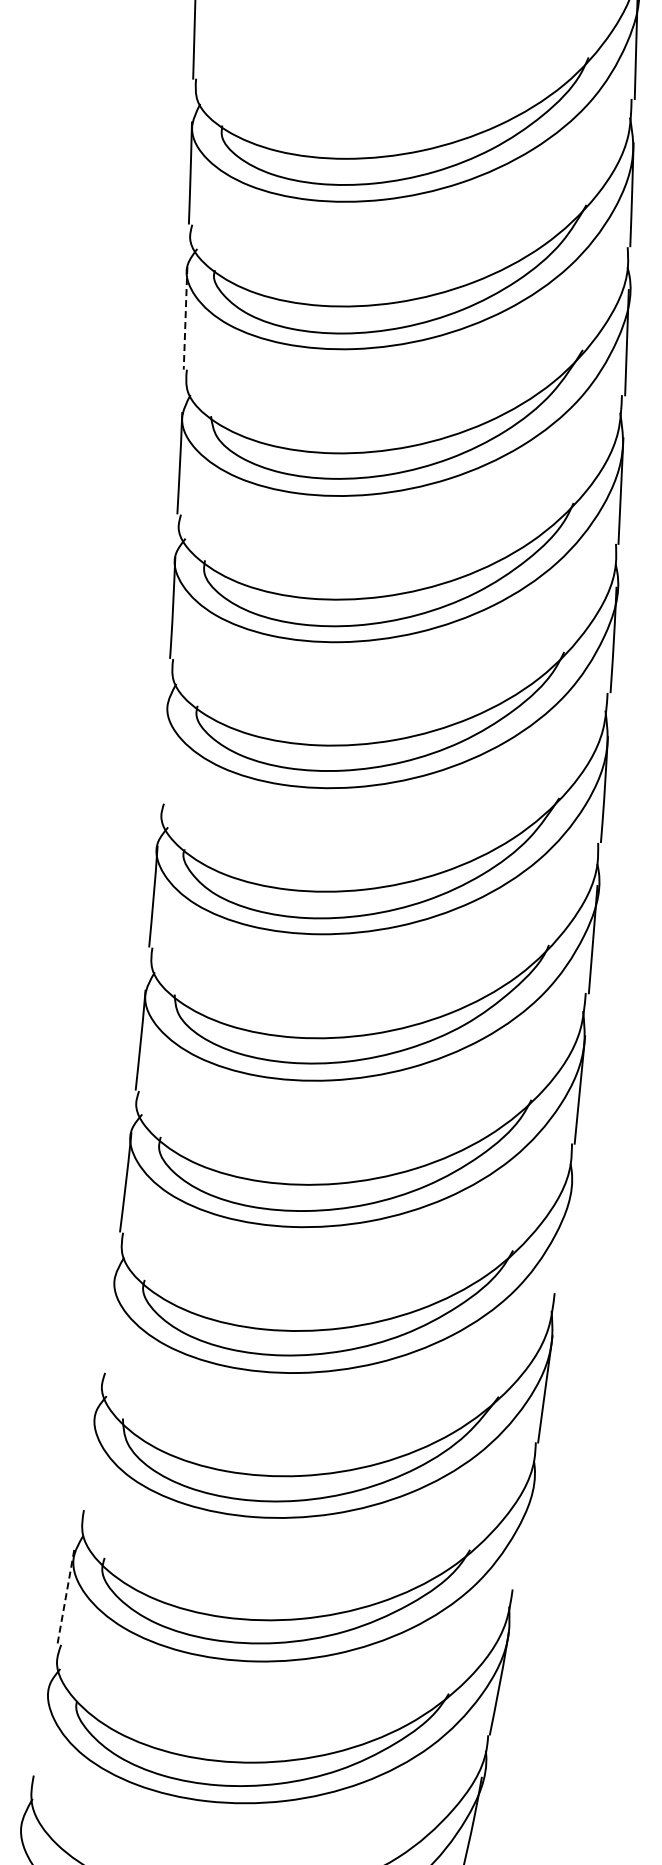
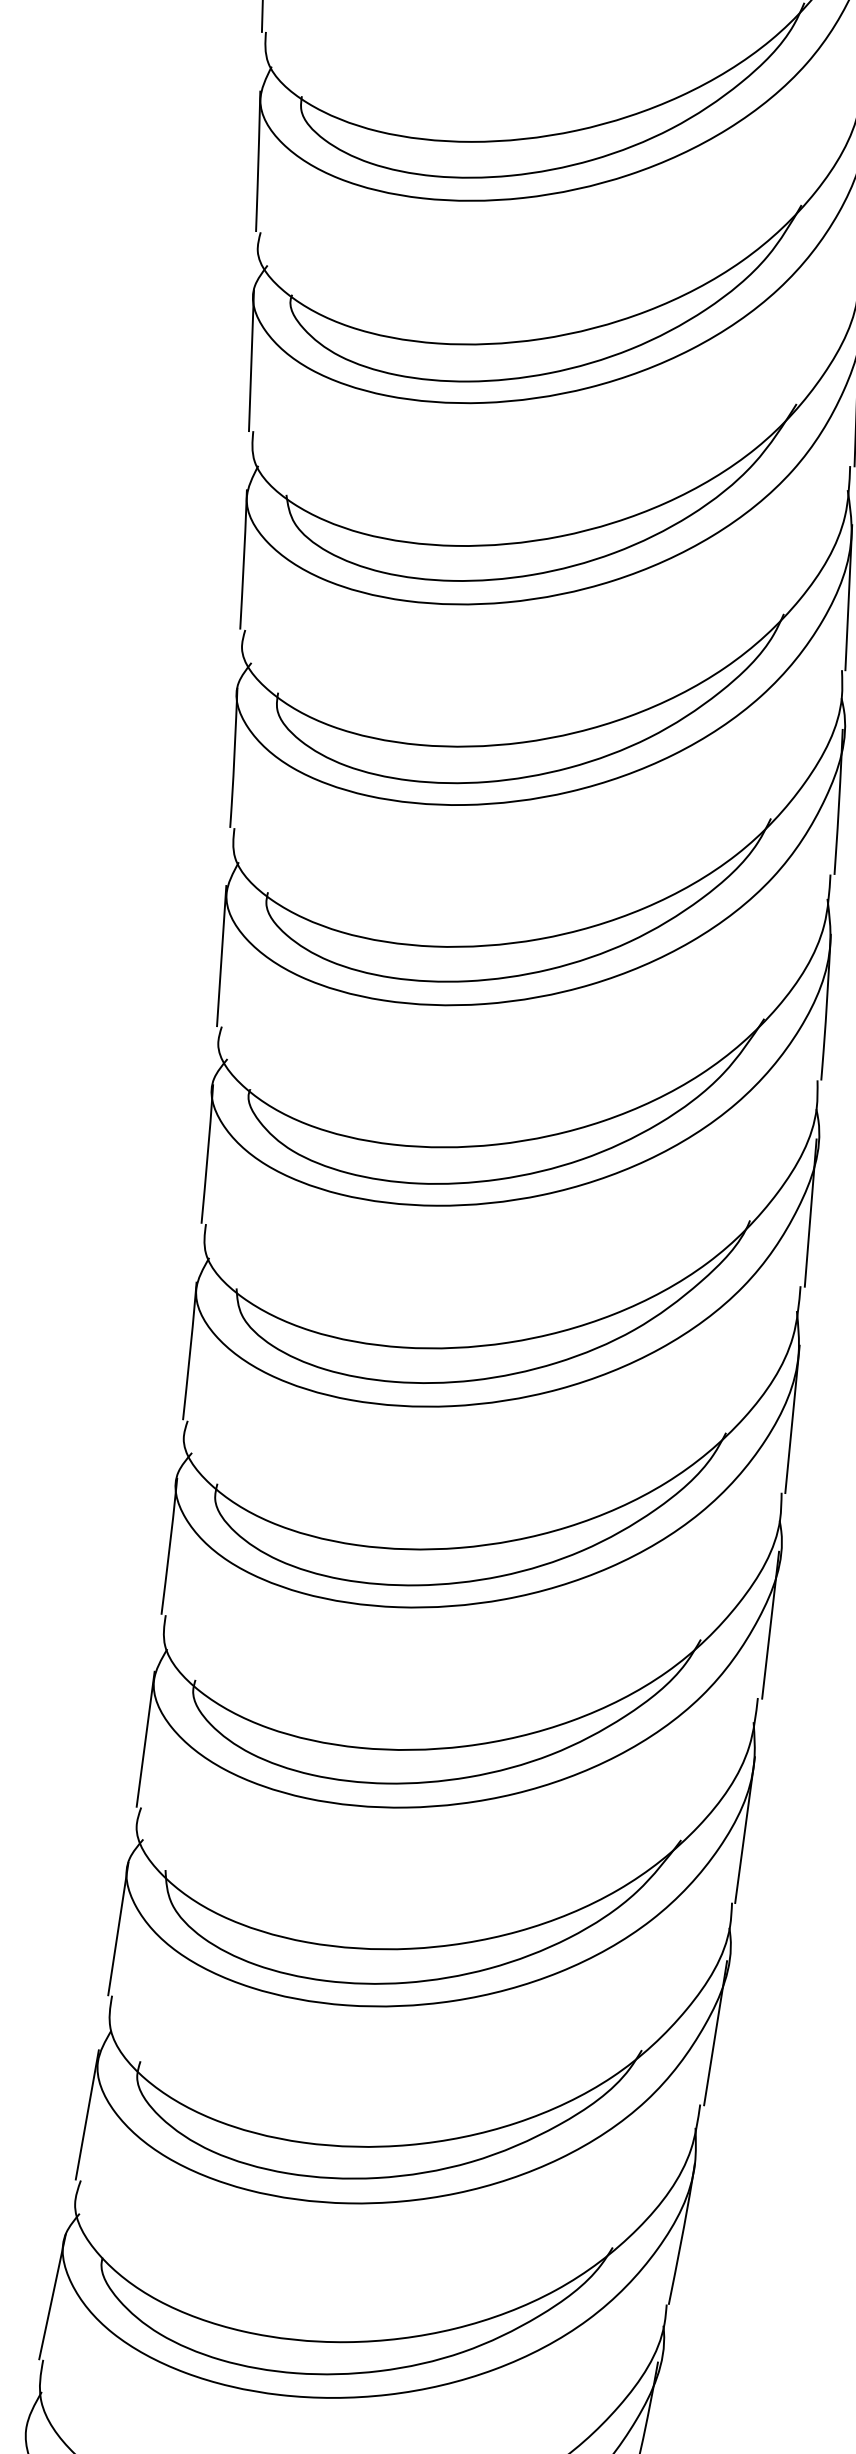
line: (185, 318) -> (251, 360), dashed -> solid
line: (163, 752) -> (221, 956), added
line: (563, 1239) -> (769, 1624), added
line: (107, 1323) -> (144, 1739), added
line: (88, 1461) -> (118, 1929), added
line: (523, 1536) -> (715, 2031), added
line: (65, 1597) -> (86, 2115), dashed -> solid
line: (40, 1729) -> (52, 2296), added

